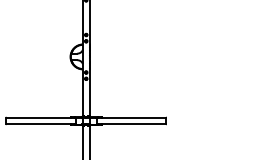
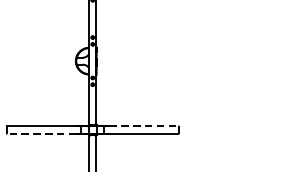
line: (134, 117) -> (144, 126), solid -> dashed
line: (38, 124) -> (41, 133), solid -> dashed

